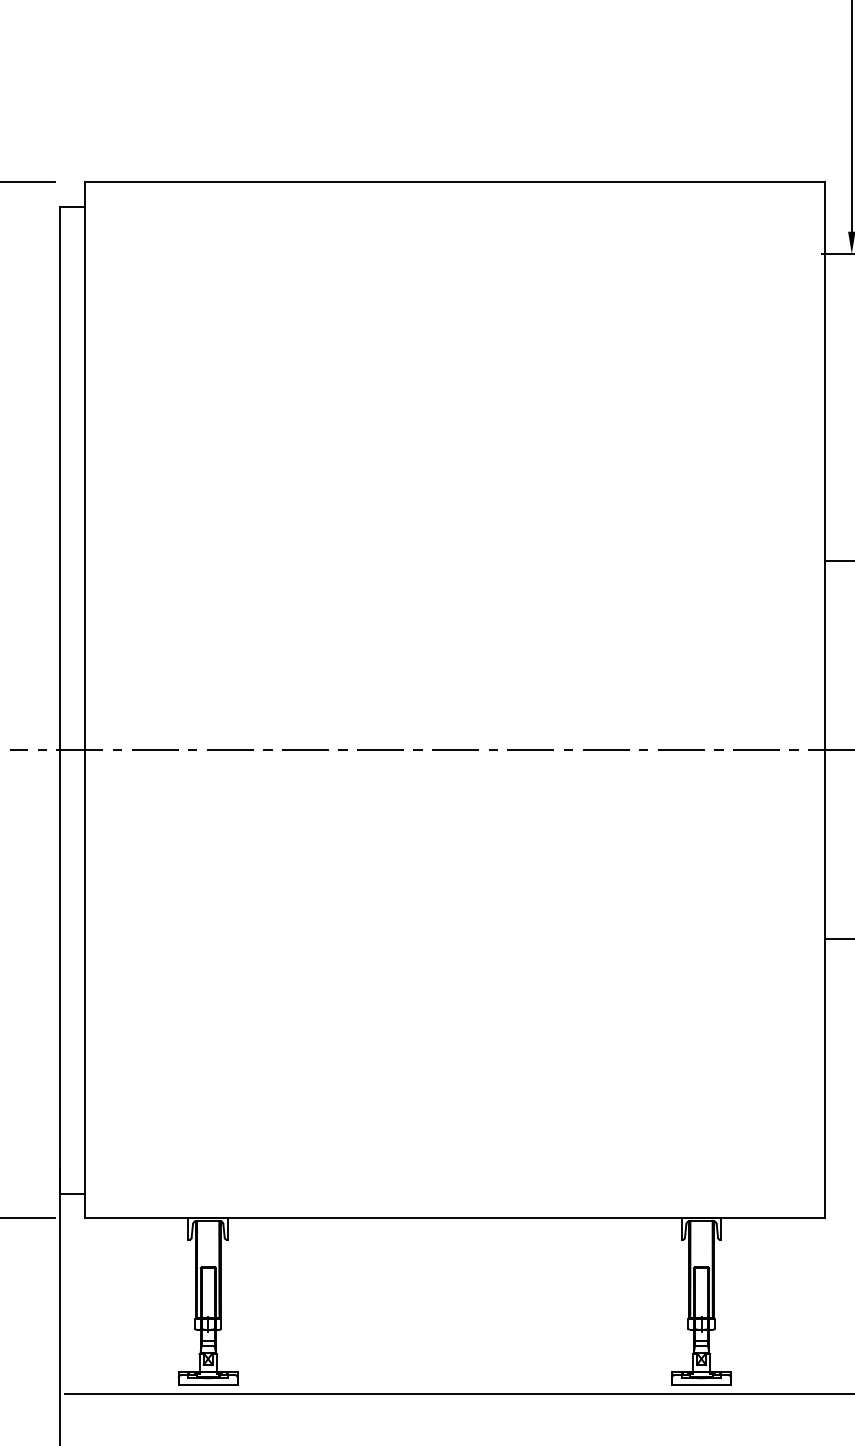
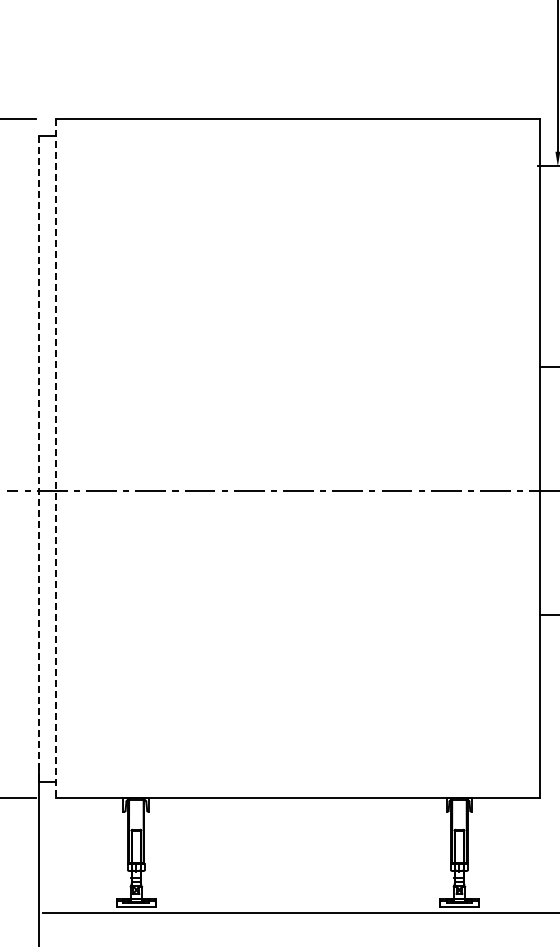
line: (60, 701) -> (39, 459), solid -> dashed
line: (84, 701) -> (55, 459), solid -> dashed

